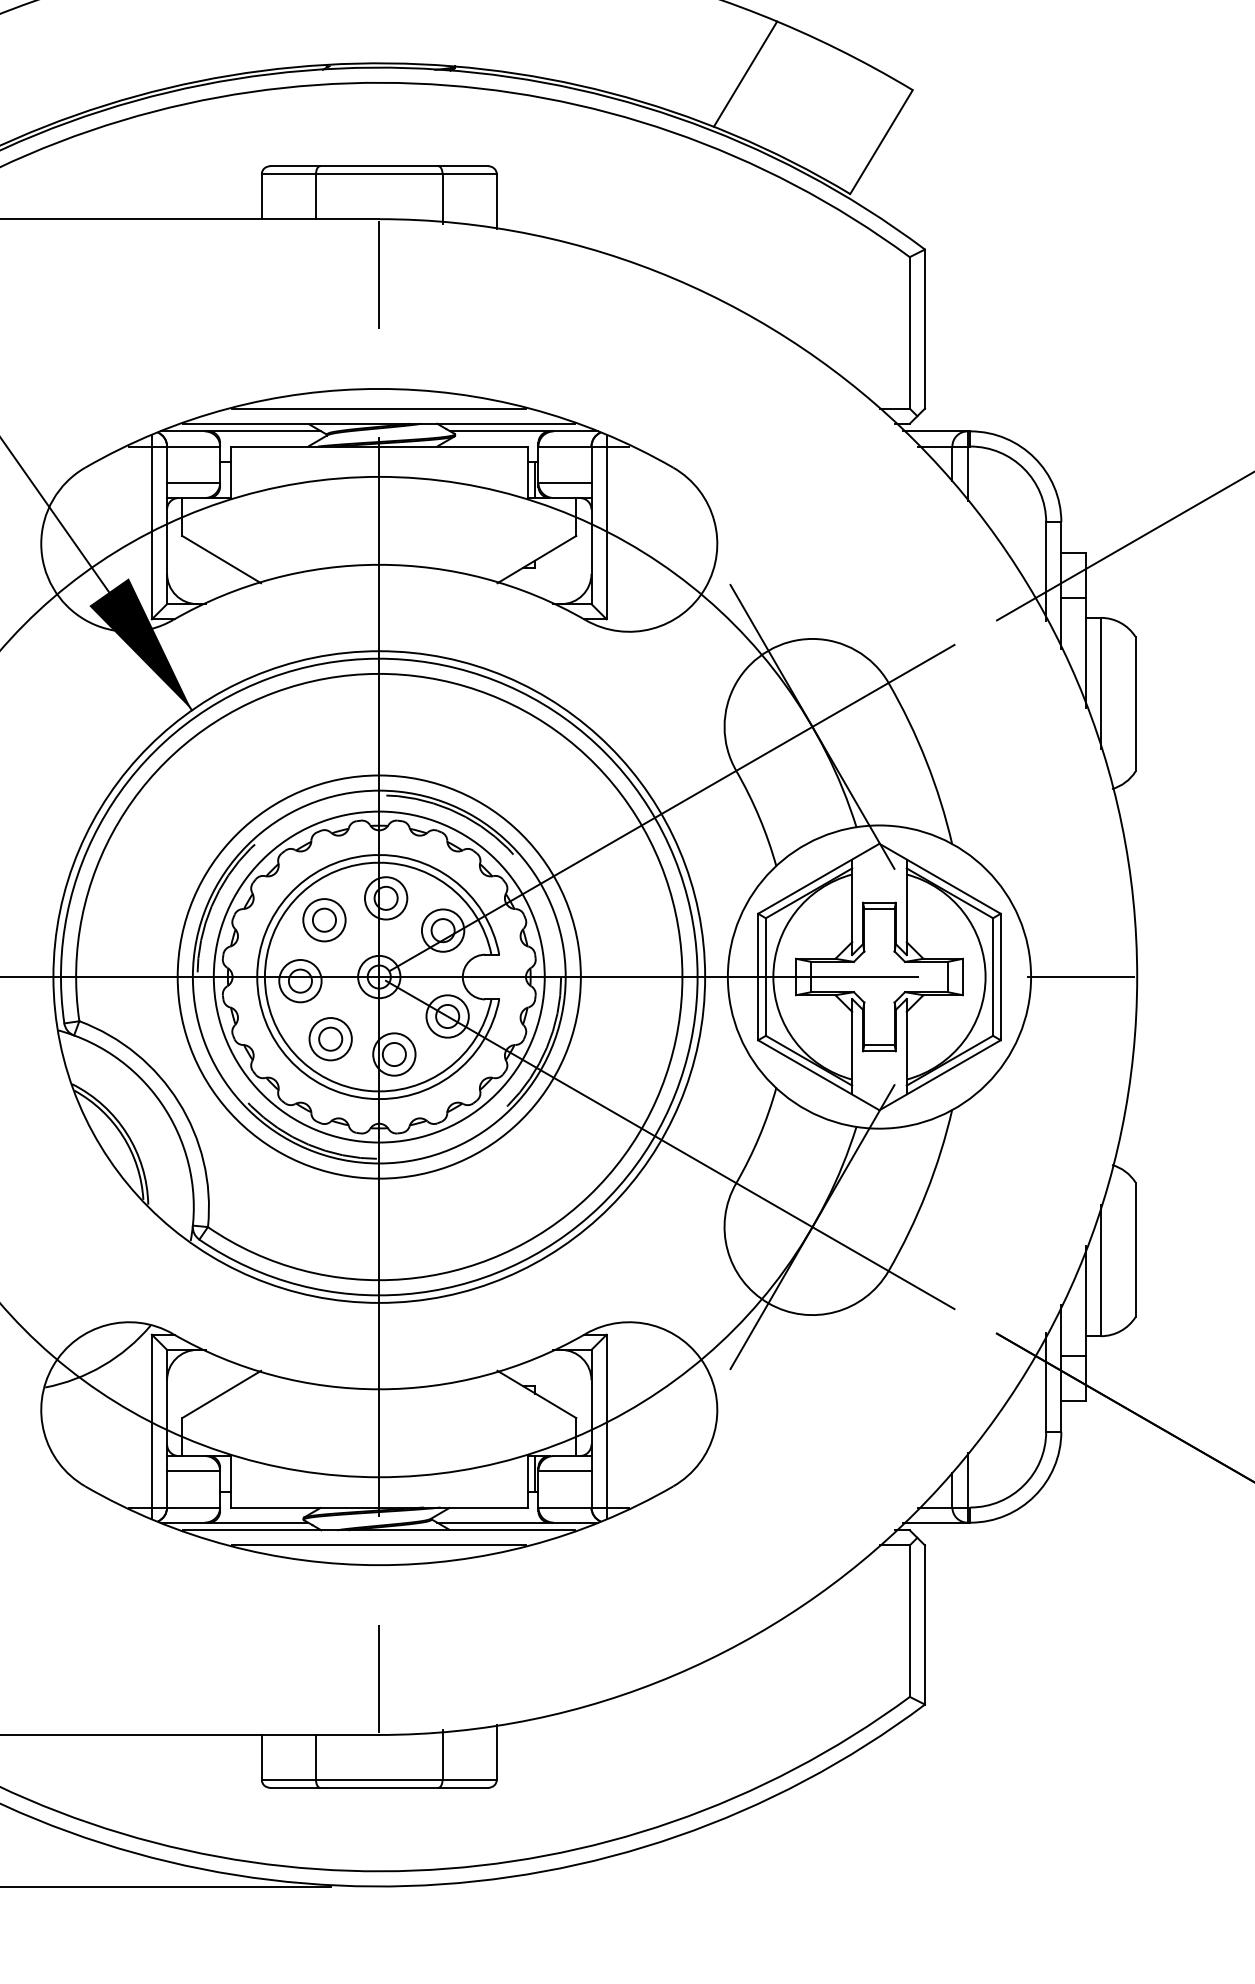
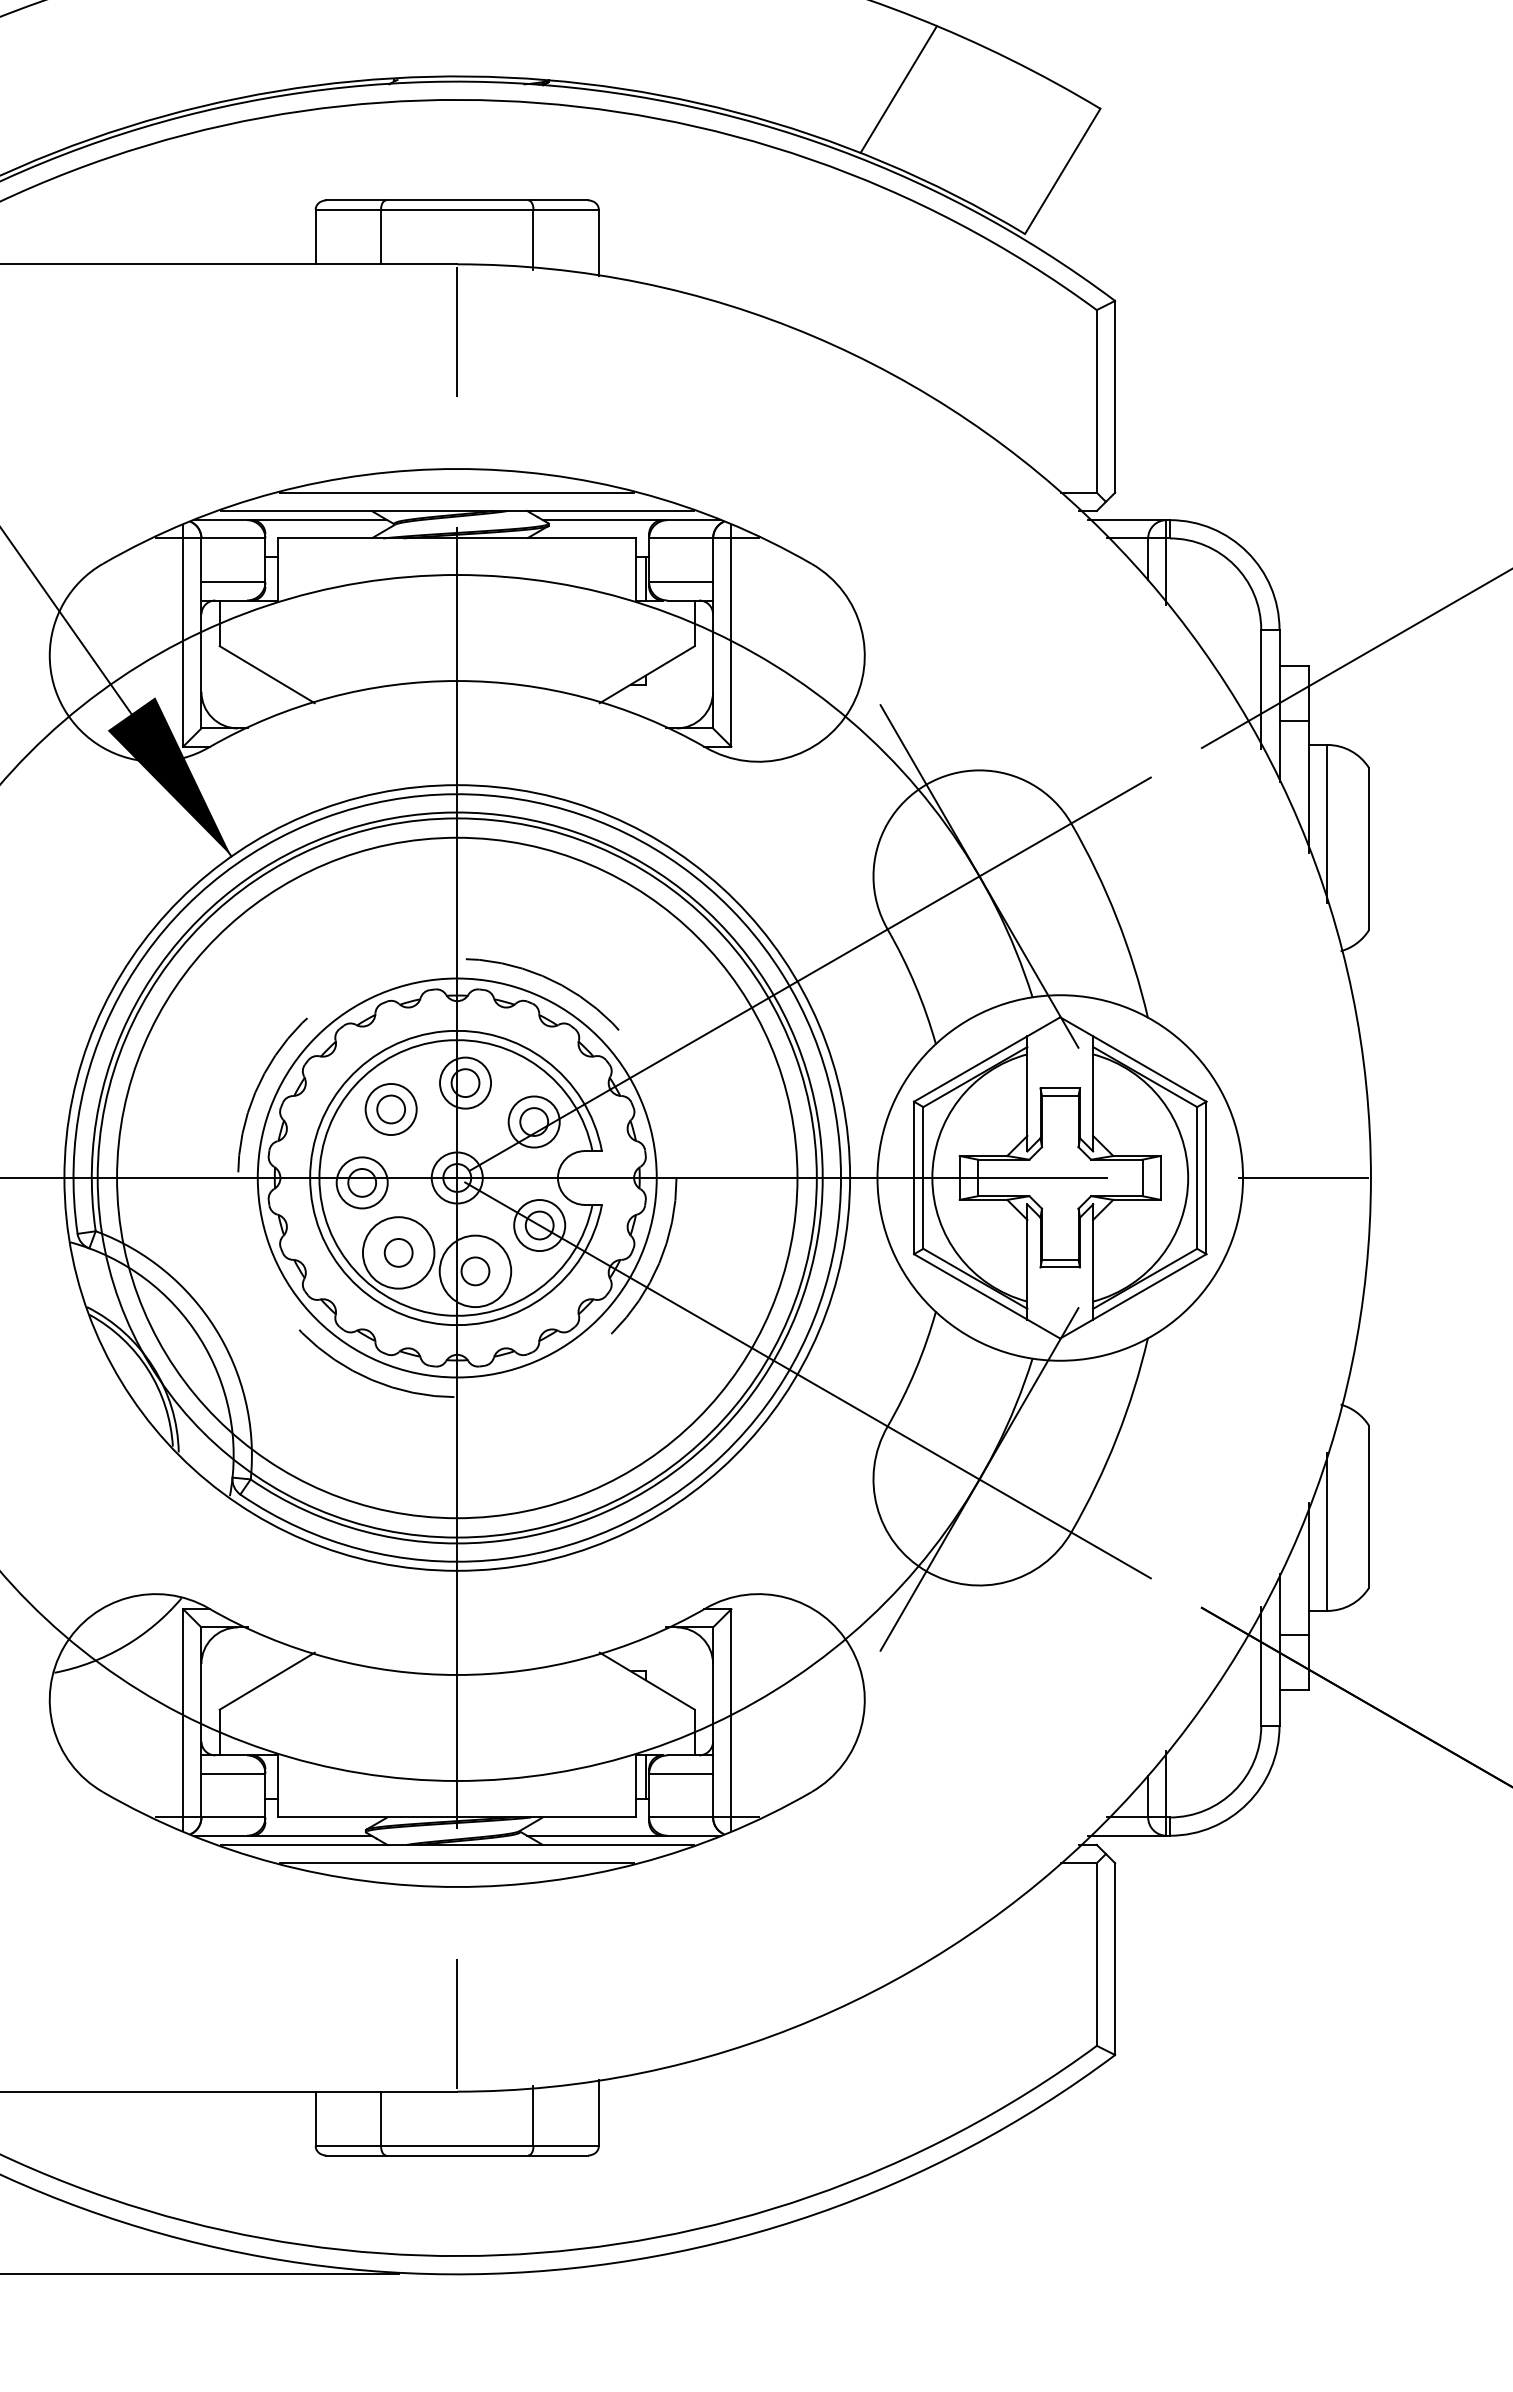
circle: (379, 976) -> (457, 1177), size x1.4
circle: (379, 976) -> (457, 1177), size x1.6
circle: (330, 1038) -> (398, 1252), size x1.4
circle: (394, 1053) -> (475, 1270), size x1.4

